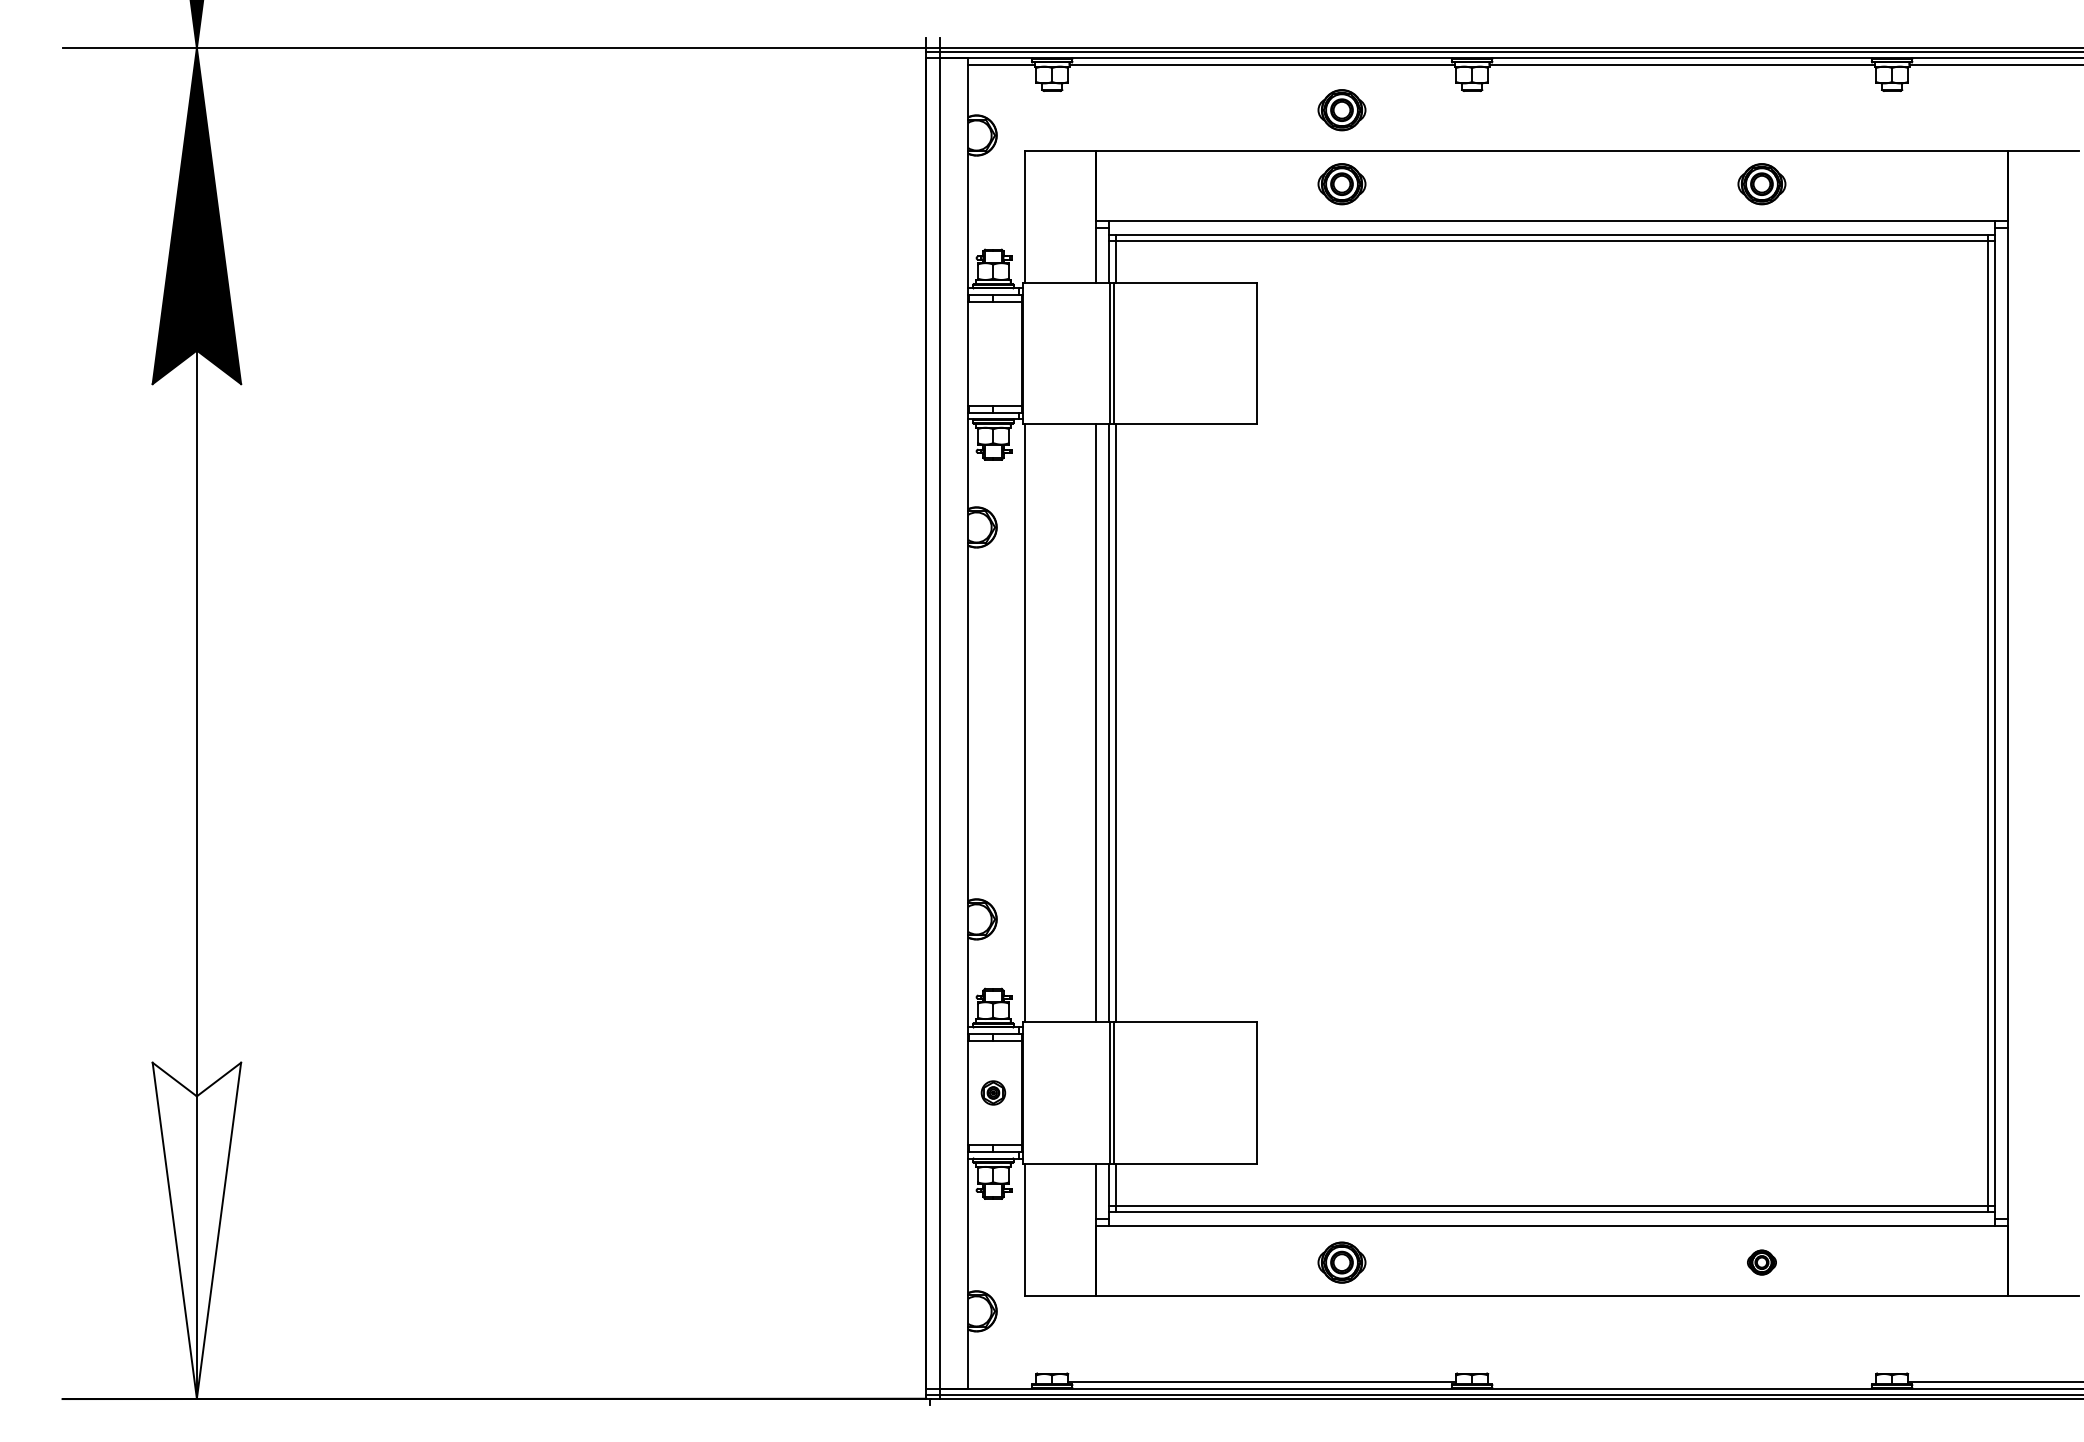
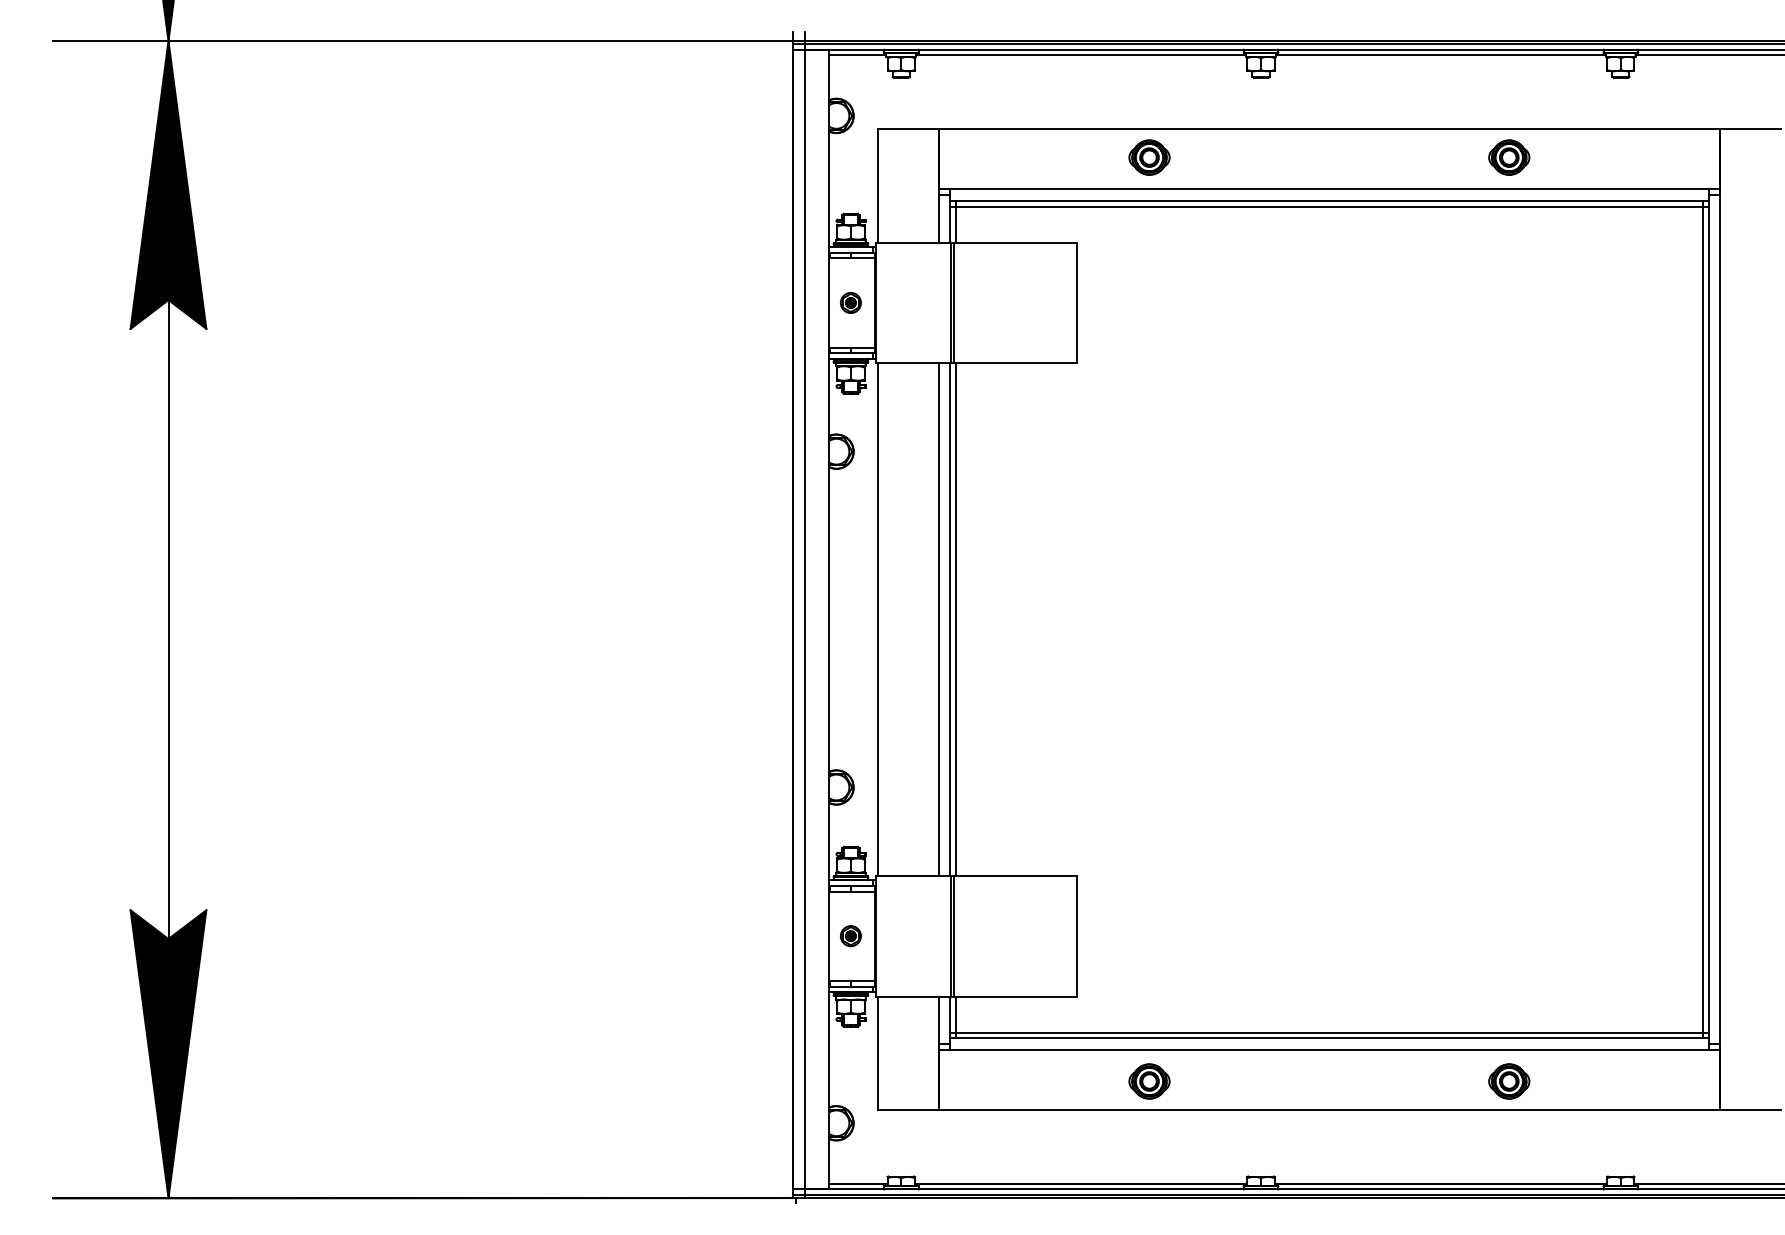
part: (1341, 110) -> (1149, 94), removed
part: (993, 353) -> (850, 302), added
fill: (196, 1230) -> (168, 1053), added
part: (1761, 1262) -> (1508, 1081), size x1.67
line: (1002, 1381) -> (858, 1183), added
line: (1682, 1381) -> (1441, 1183), added

